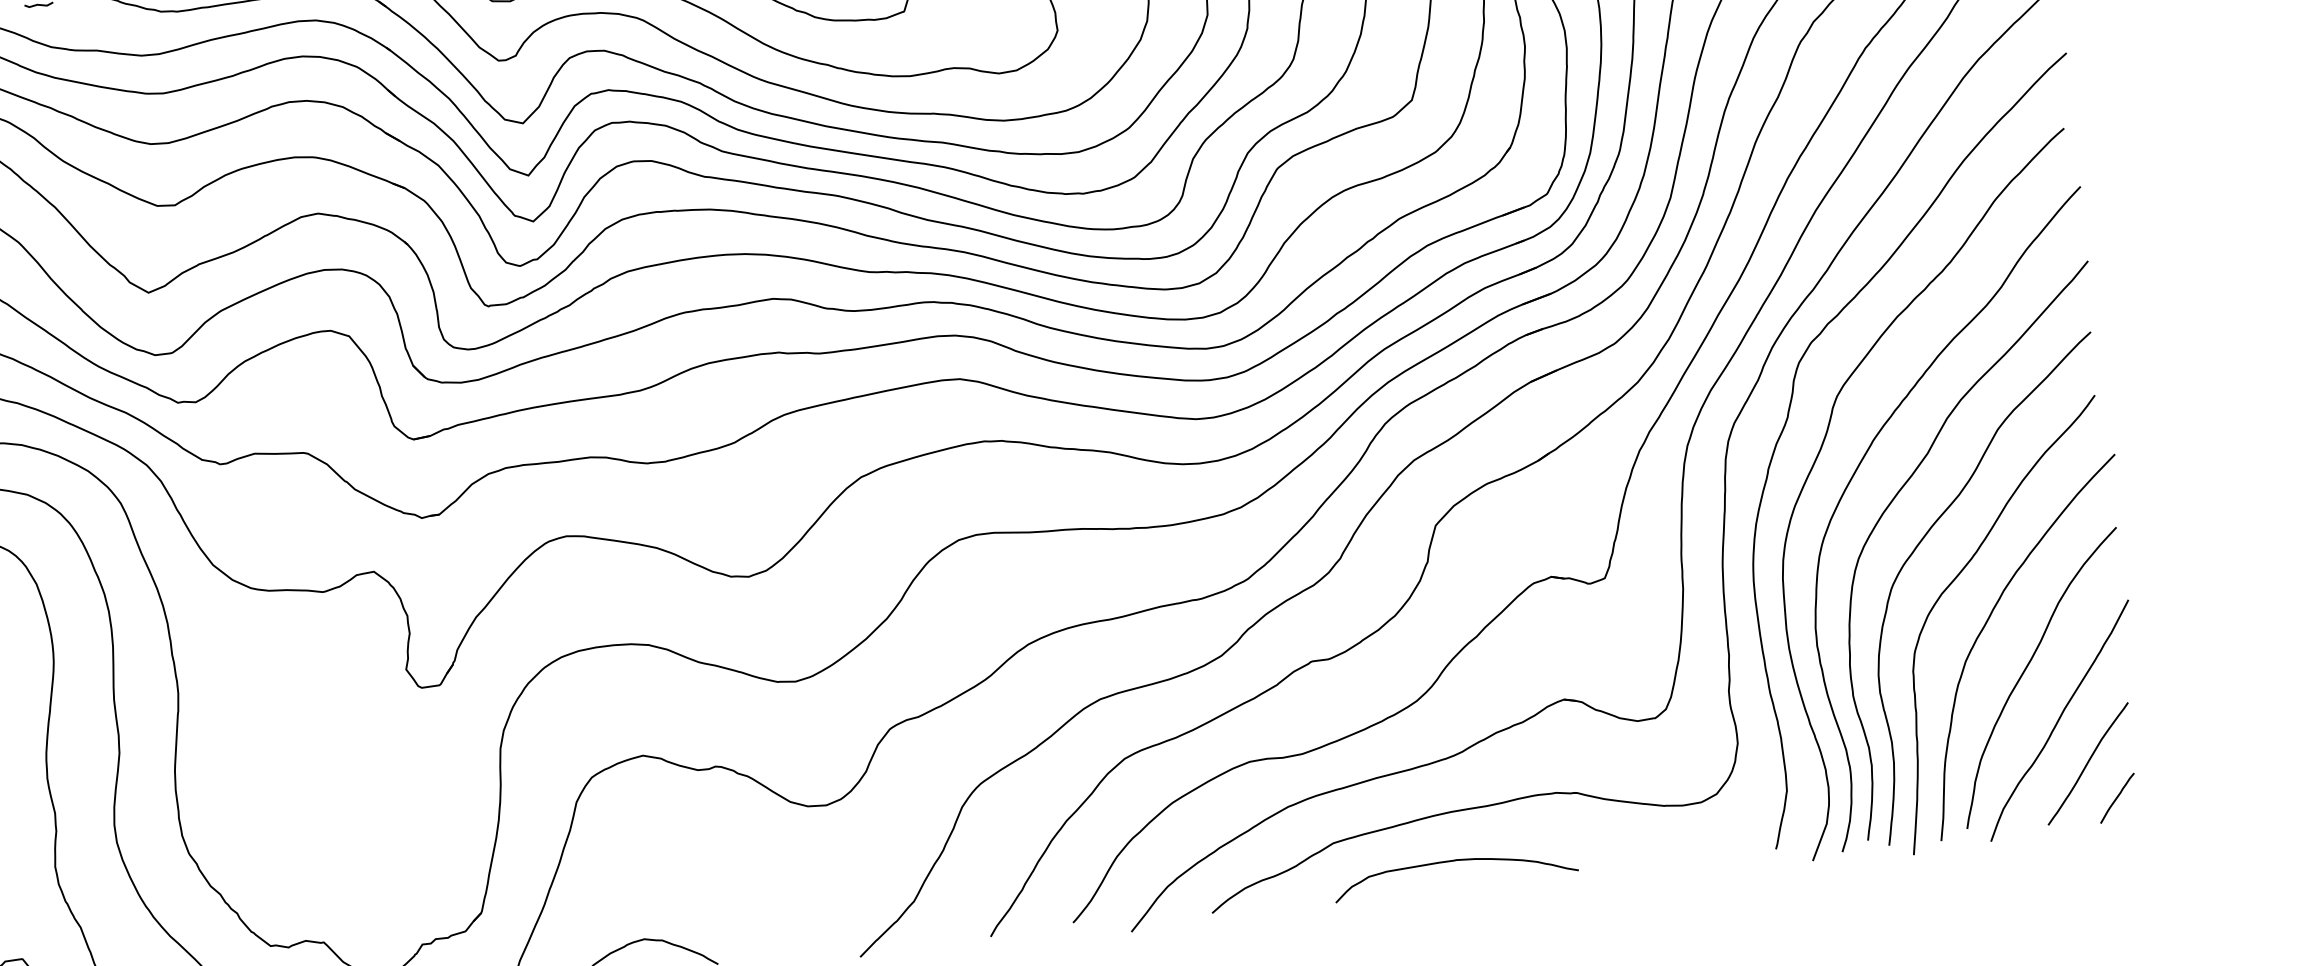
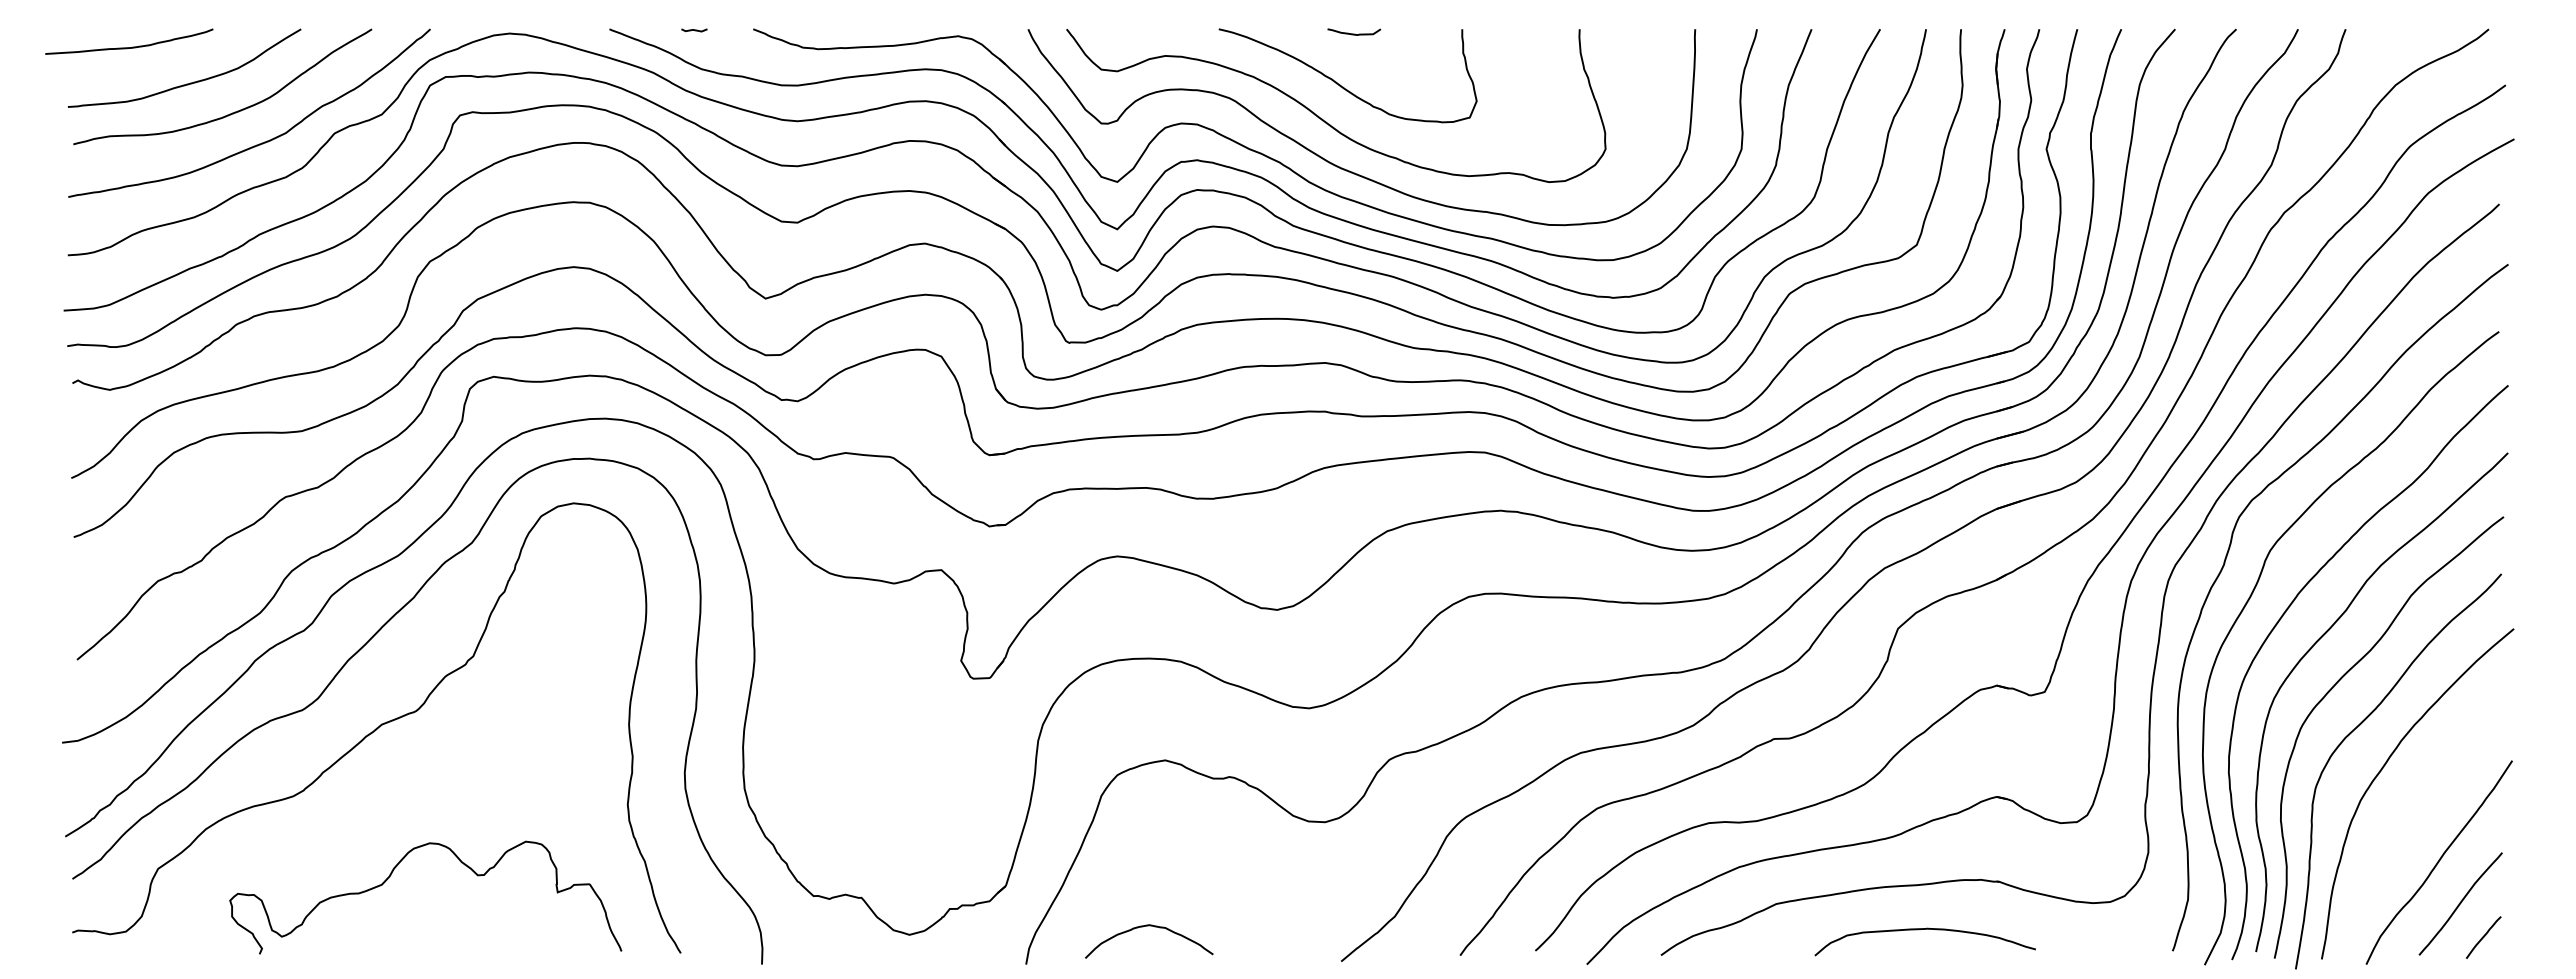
curve: (2027, 668) -> (2415, 812), removed
curve: (1453, 861) -> (1924, 929), moved

